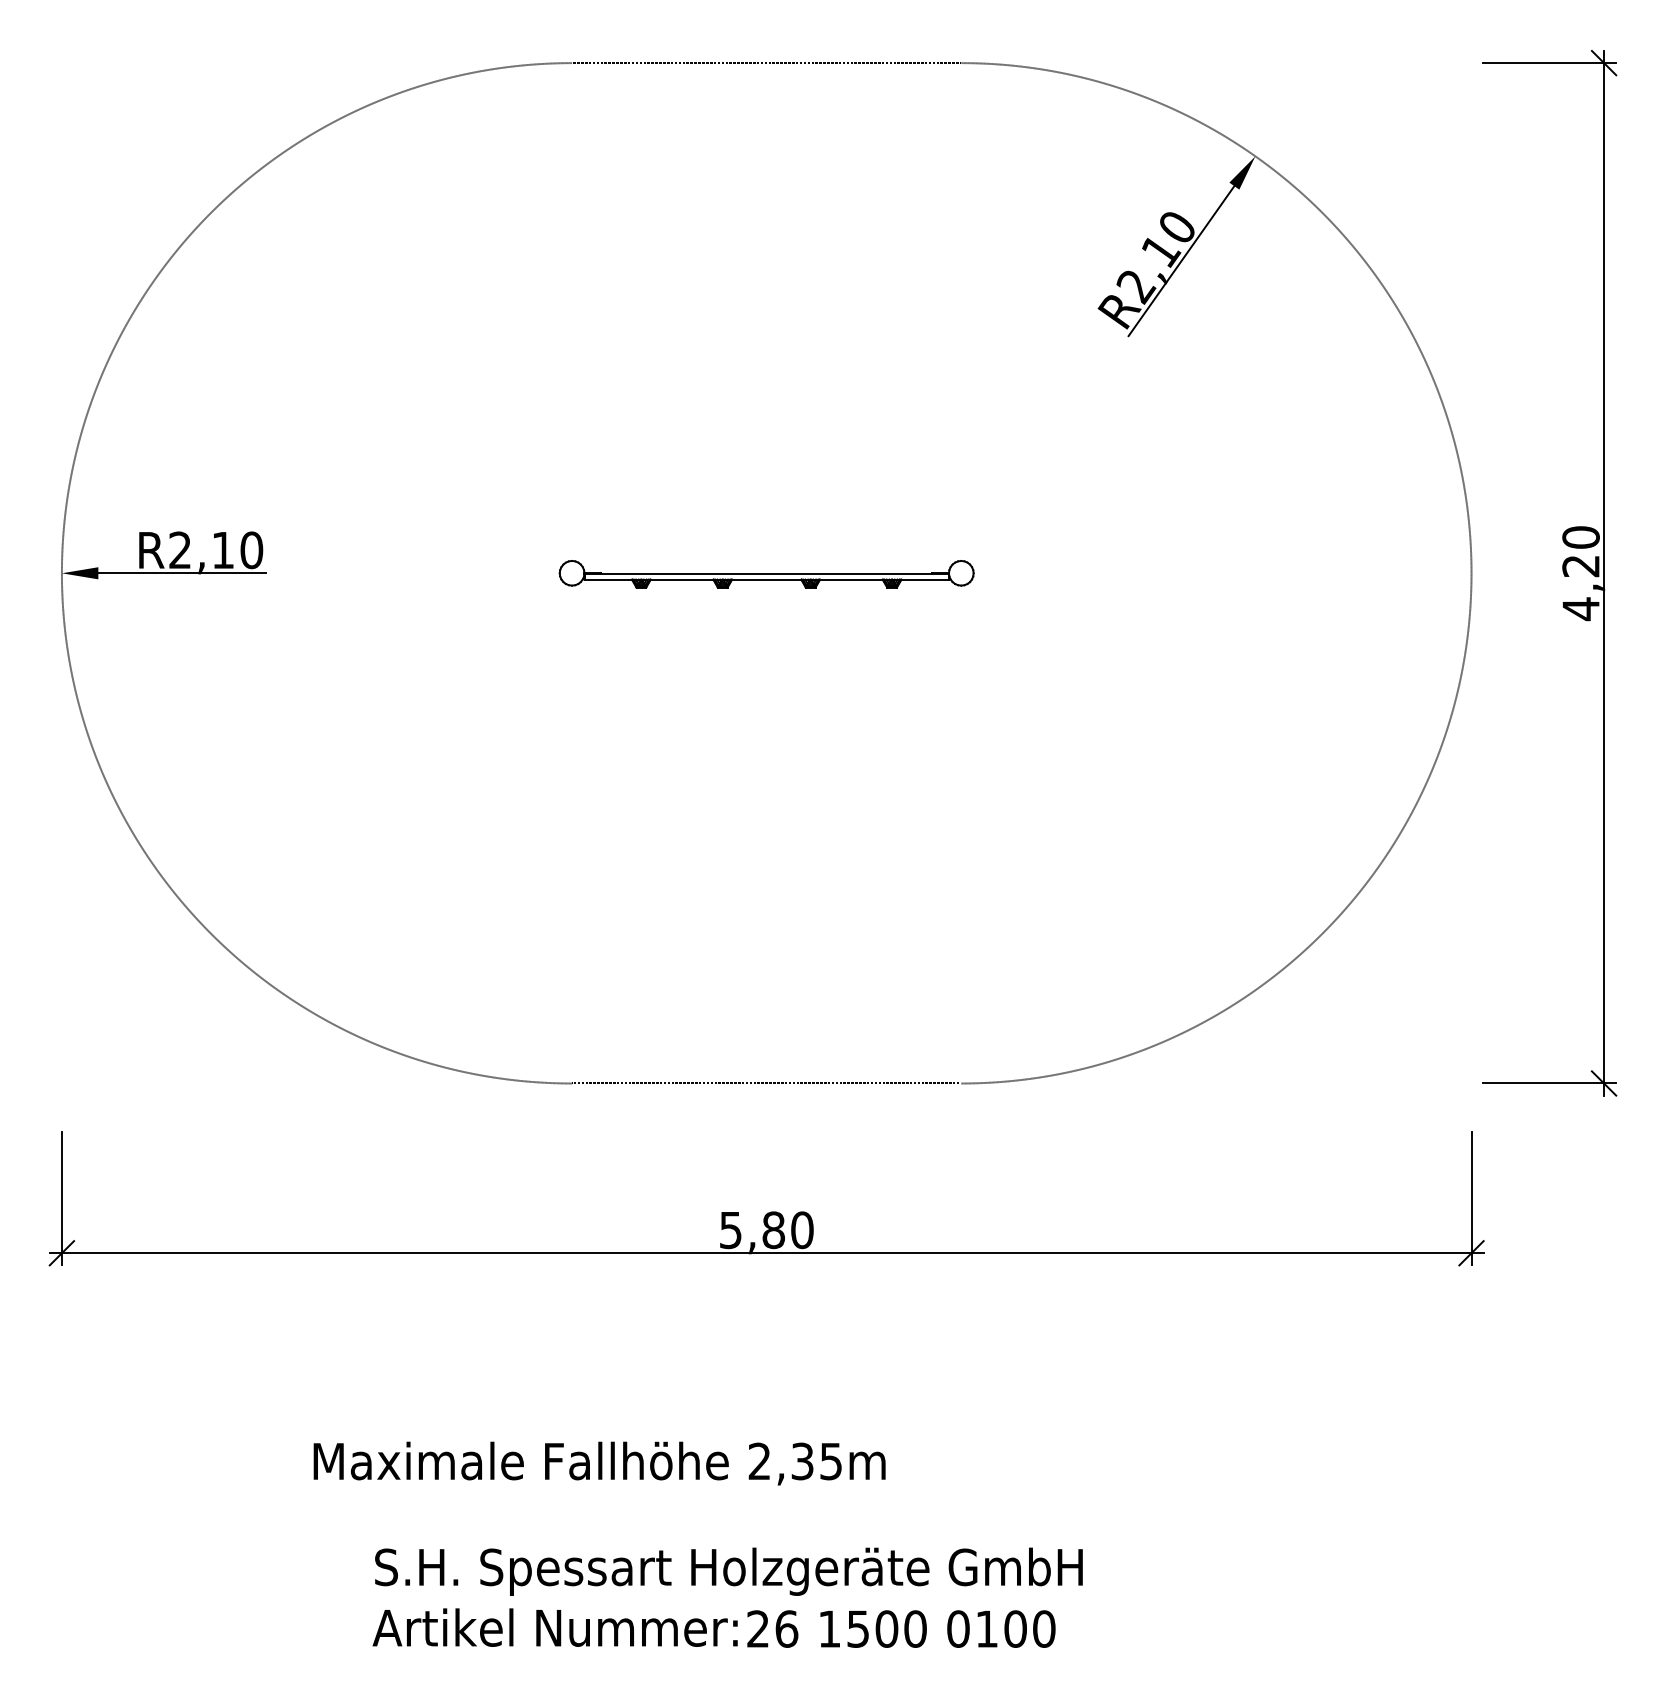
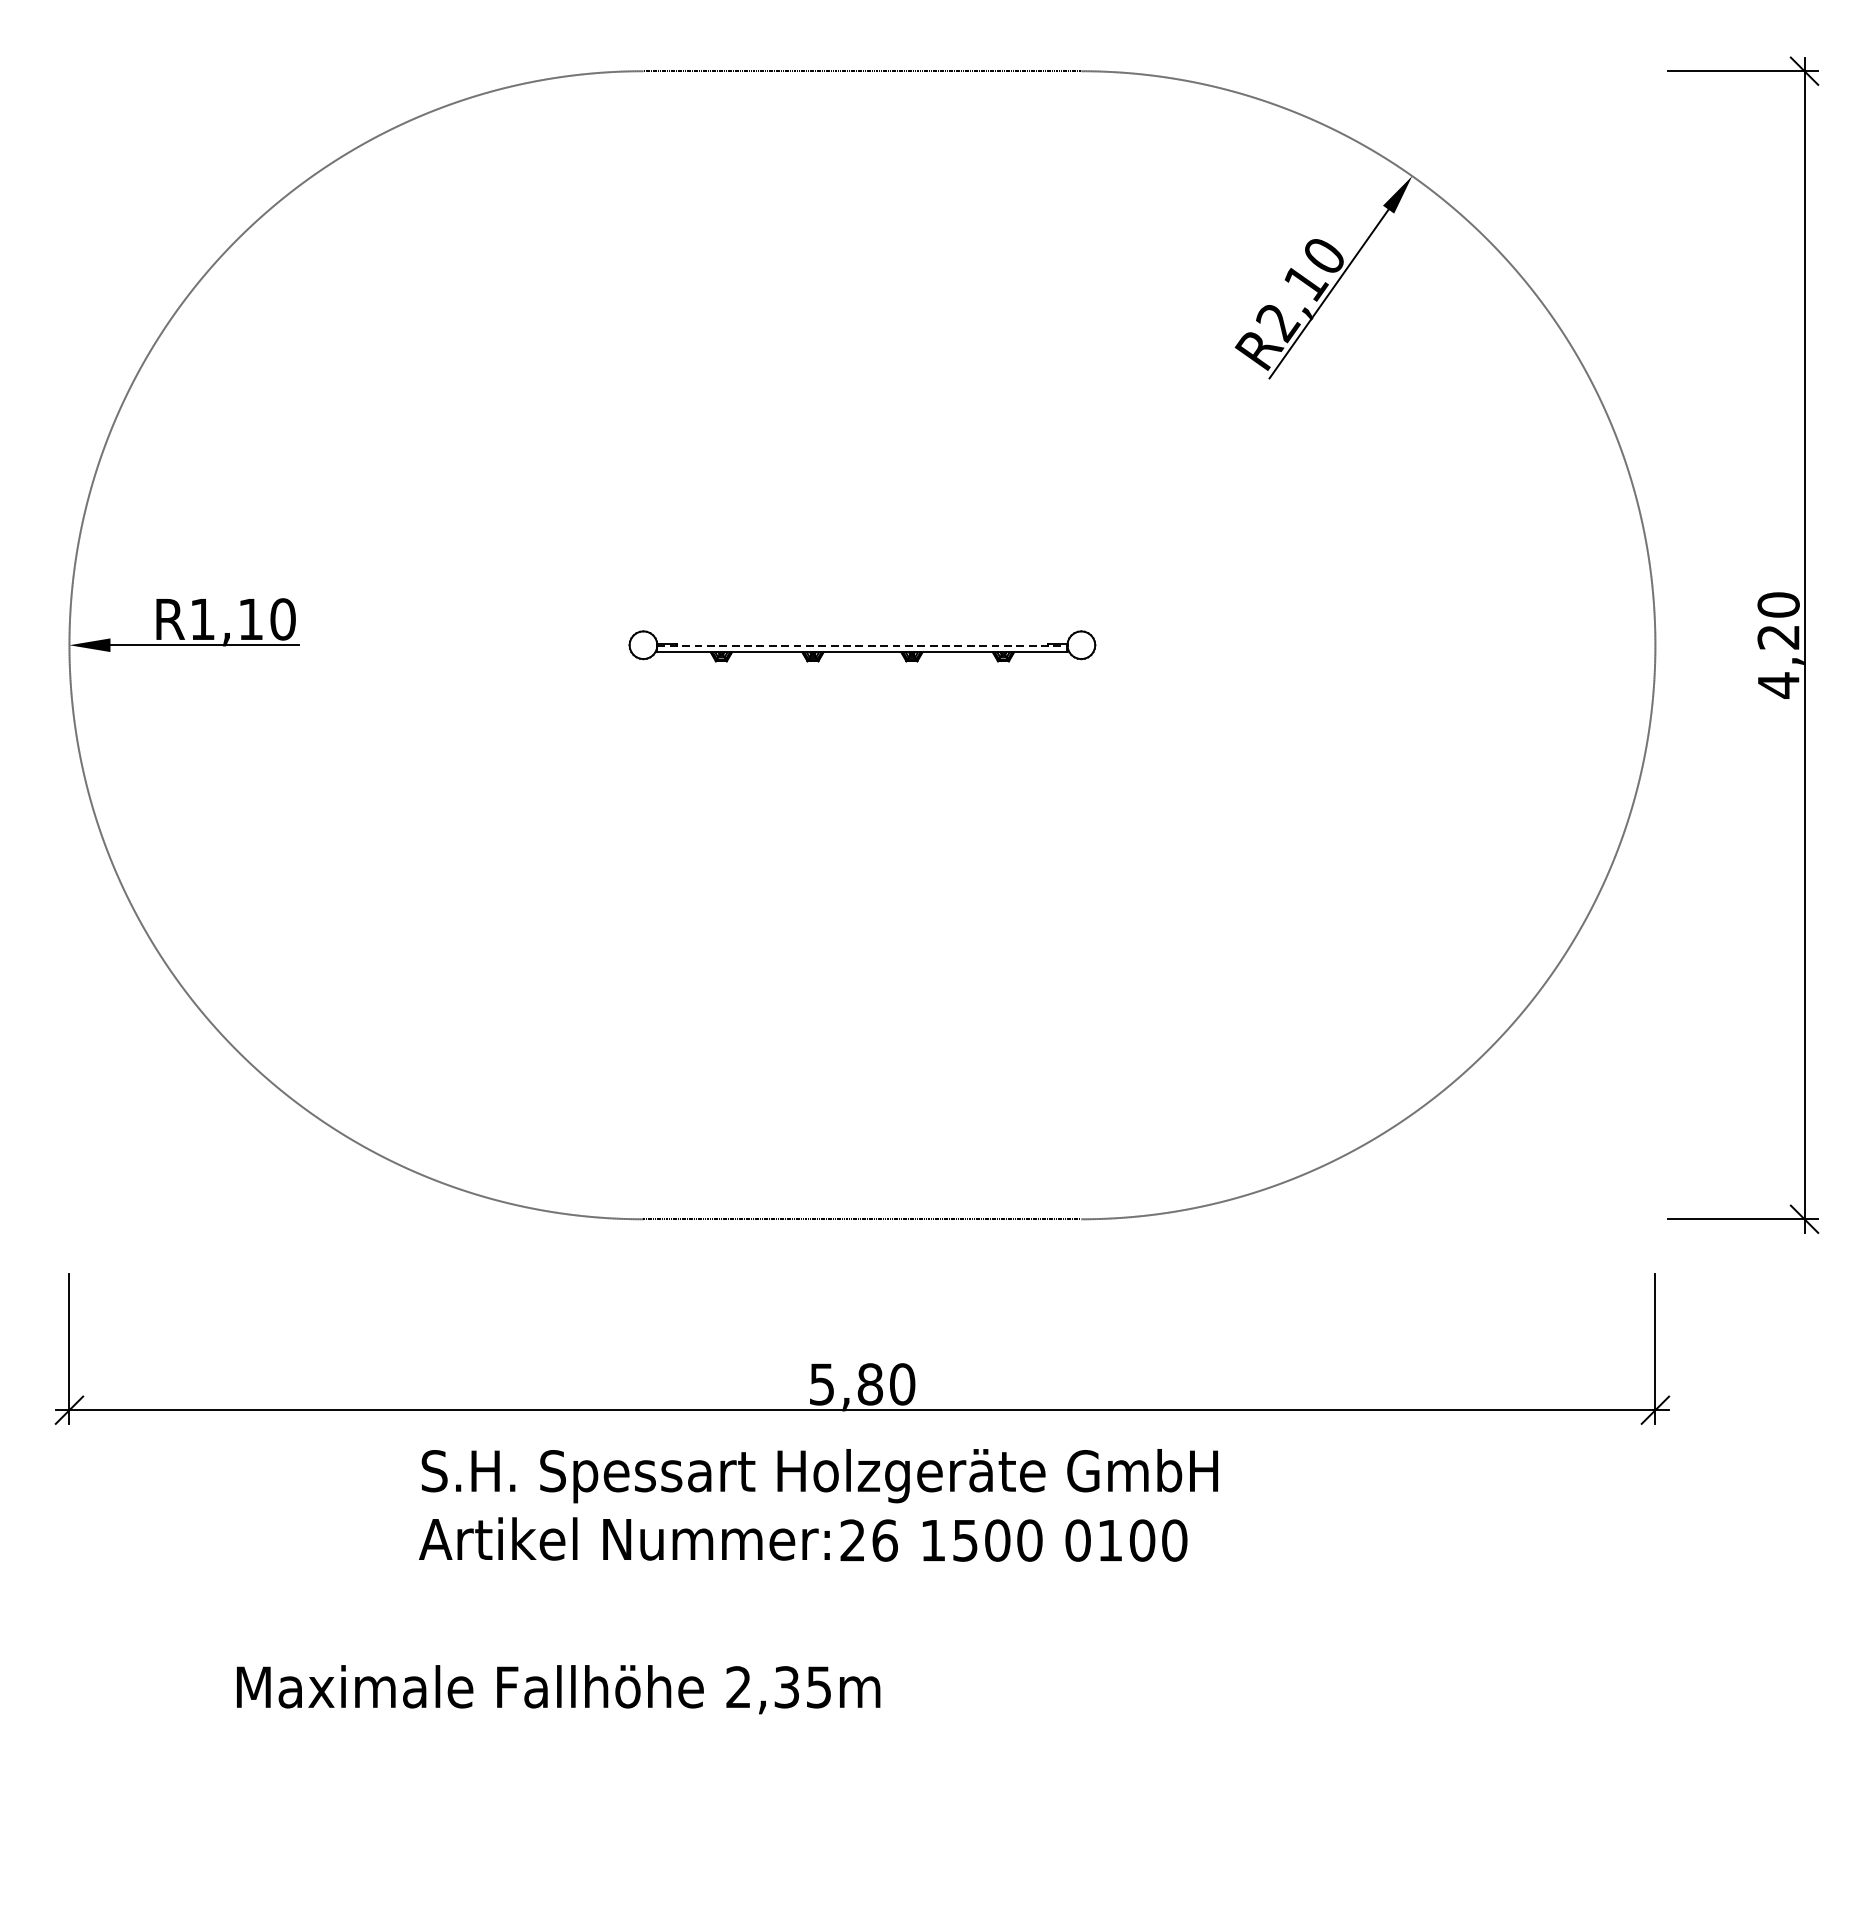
text: (179, 549) -> (201, 618), R2,10 -> R1,10
line: (767, 573) -> (863, 645), solid -> dashed
text: (599, 1463) -> (558, 1689), moved
text: (727, 1596) -> (818, 1503), moved

